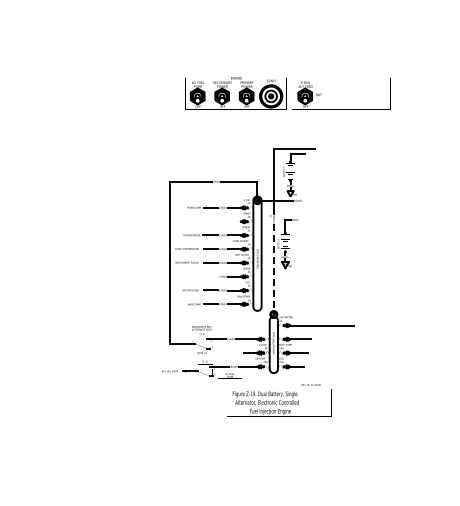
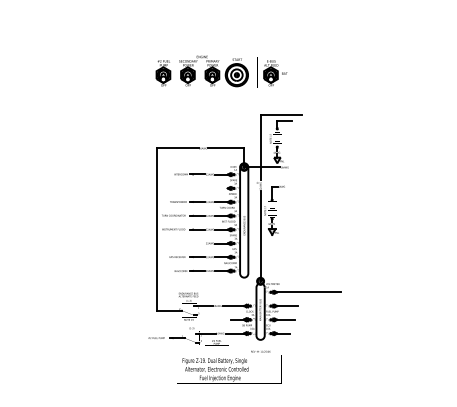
part: (287, 93) -> (253, 72), moved
line: (273, 269) -> (260, 236), dashed -> solid
text: (279, 400) -> (229, 367), moved

